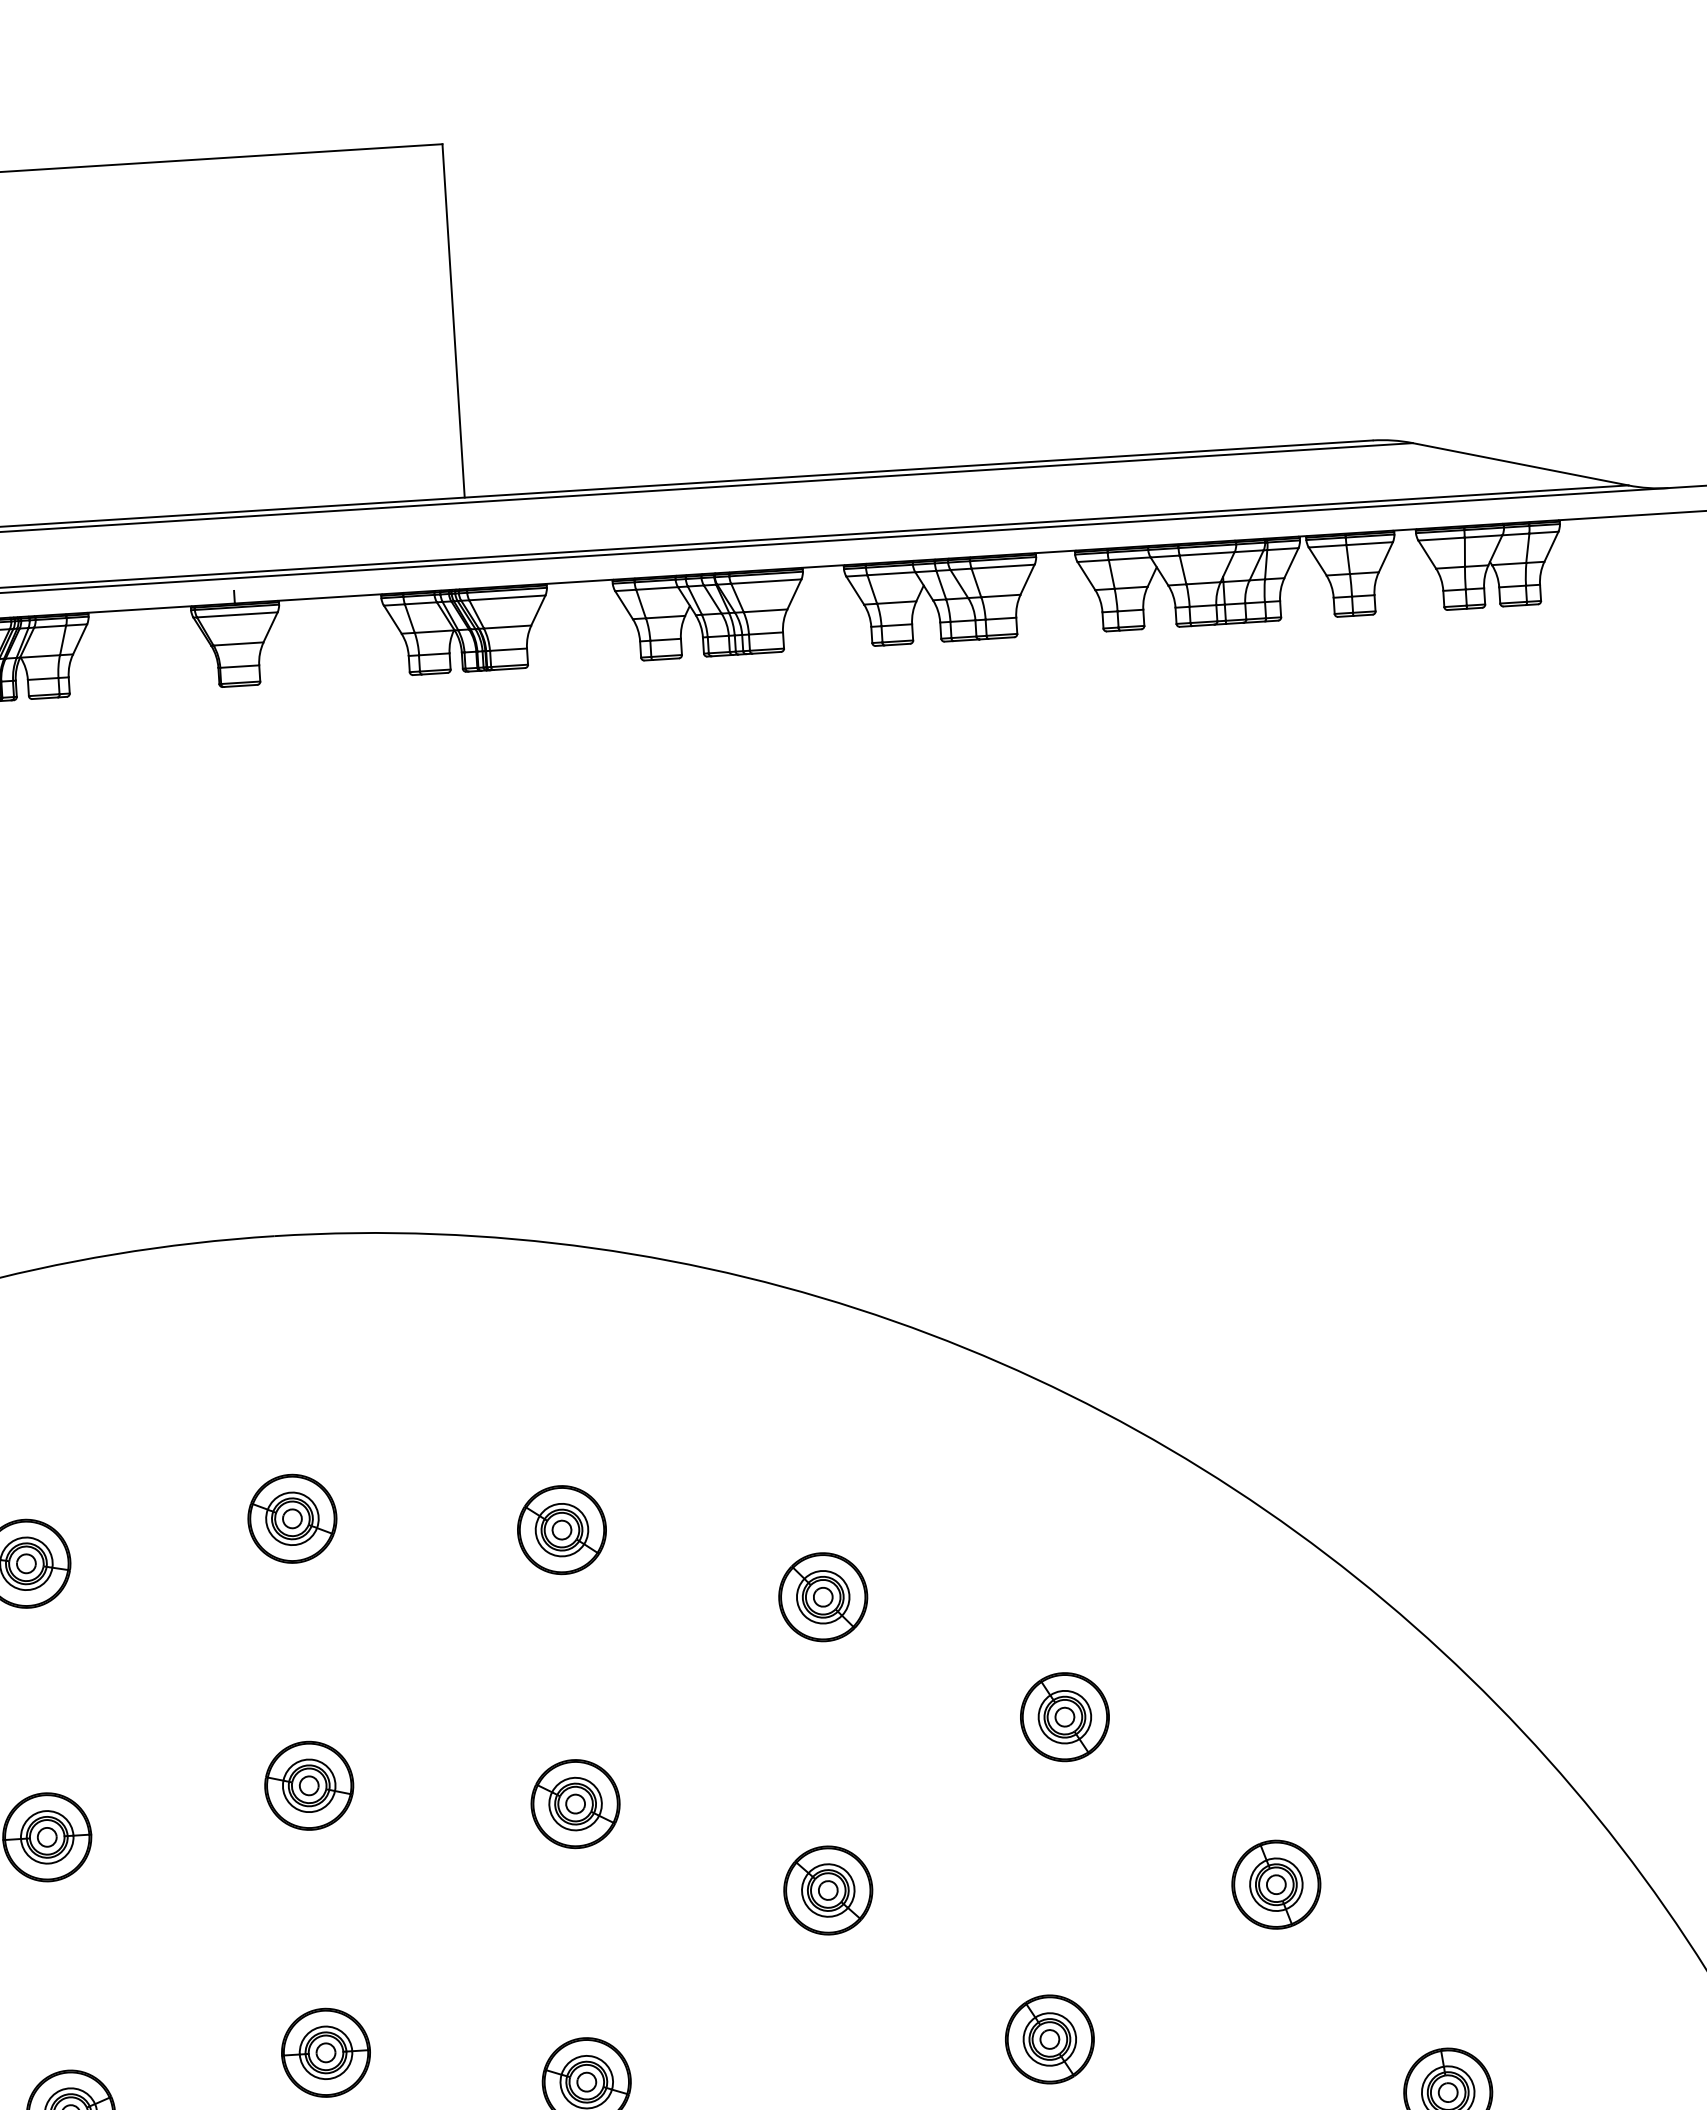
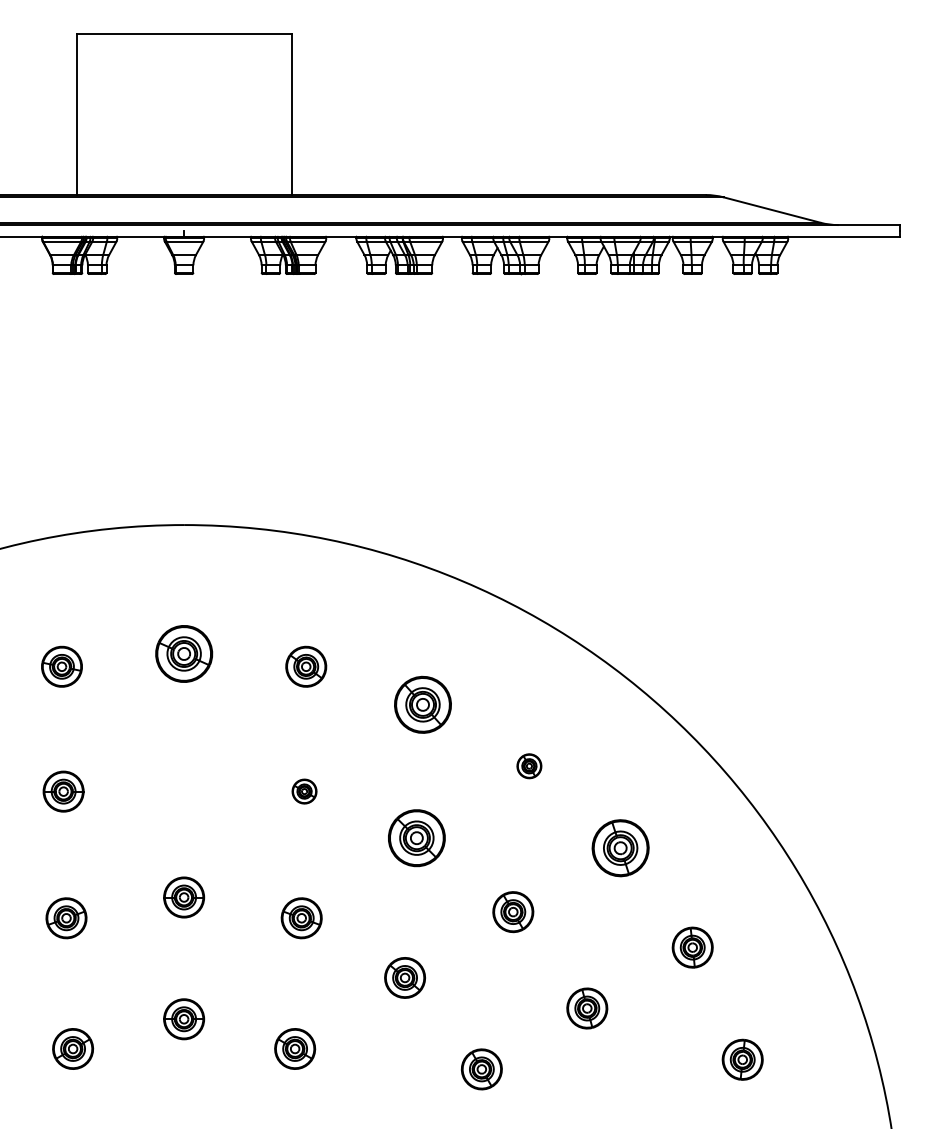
part: (291, 1517) -> (183, 653), size x1.4
part: (822, 1596) -> (422, 704), size x1.4
part: (1065, 1717) -> (529, 766), size x0.6
part: (310, 1785) -> (184, 775), removed
part: (575, 1803) -> (304, 791), size x0.6
part: (1276, 1885) -> (620, 848), size x1.4
part: (827, 1889) -> (416, 837), size x1.4

